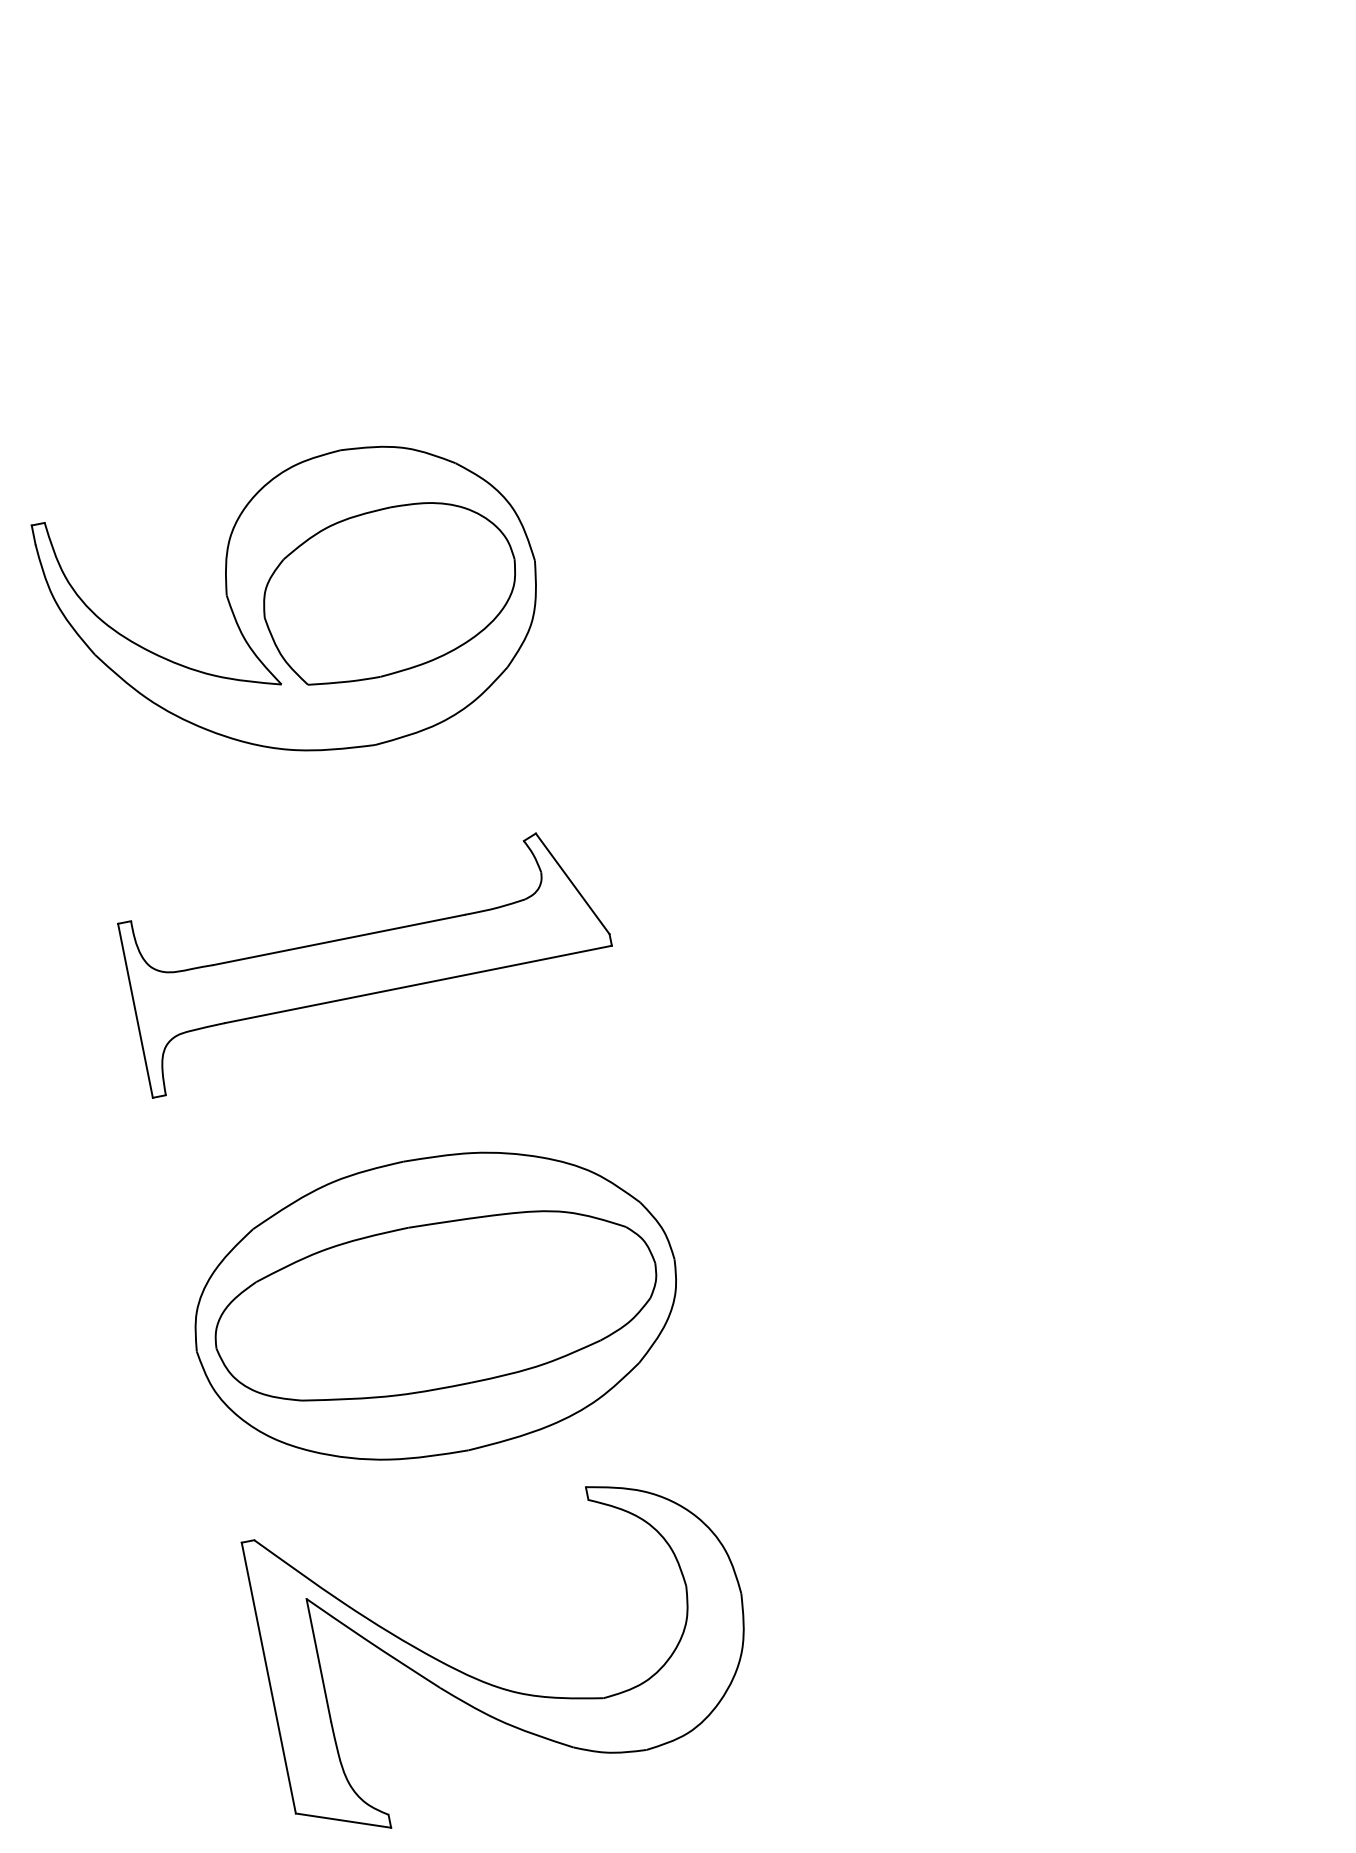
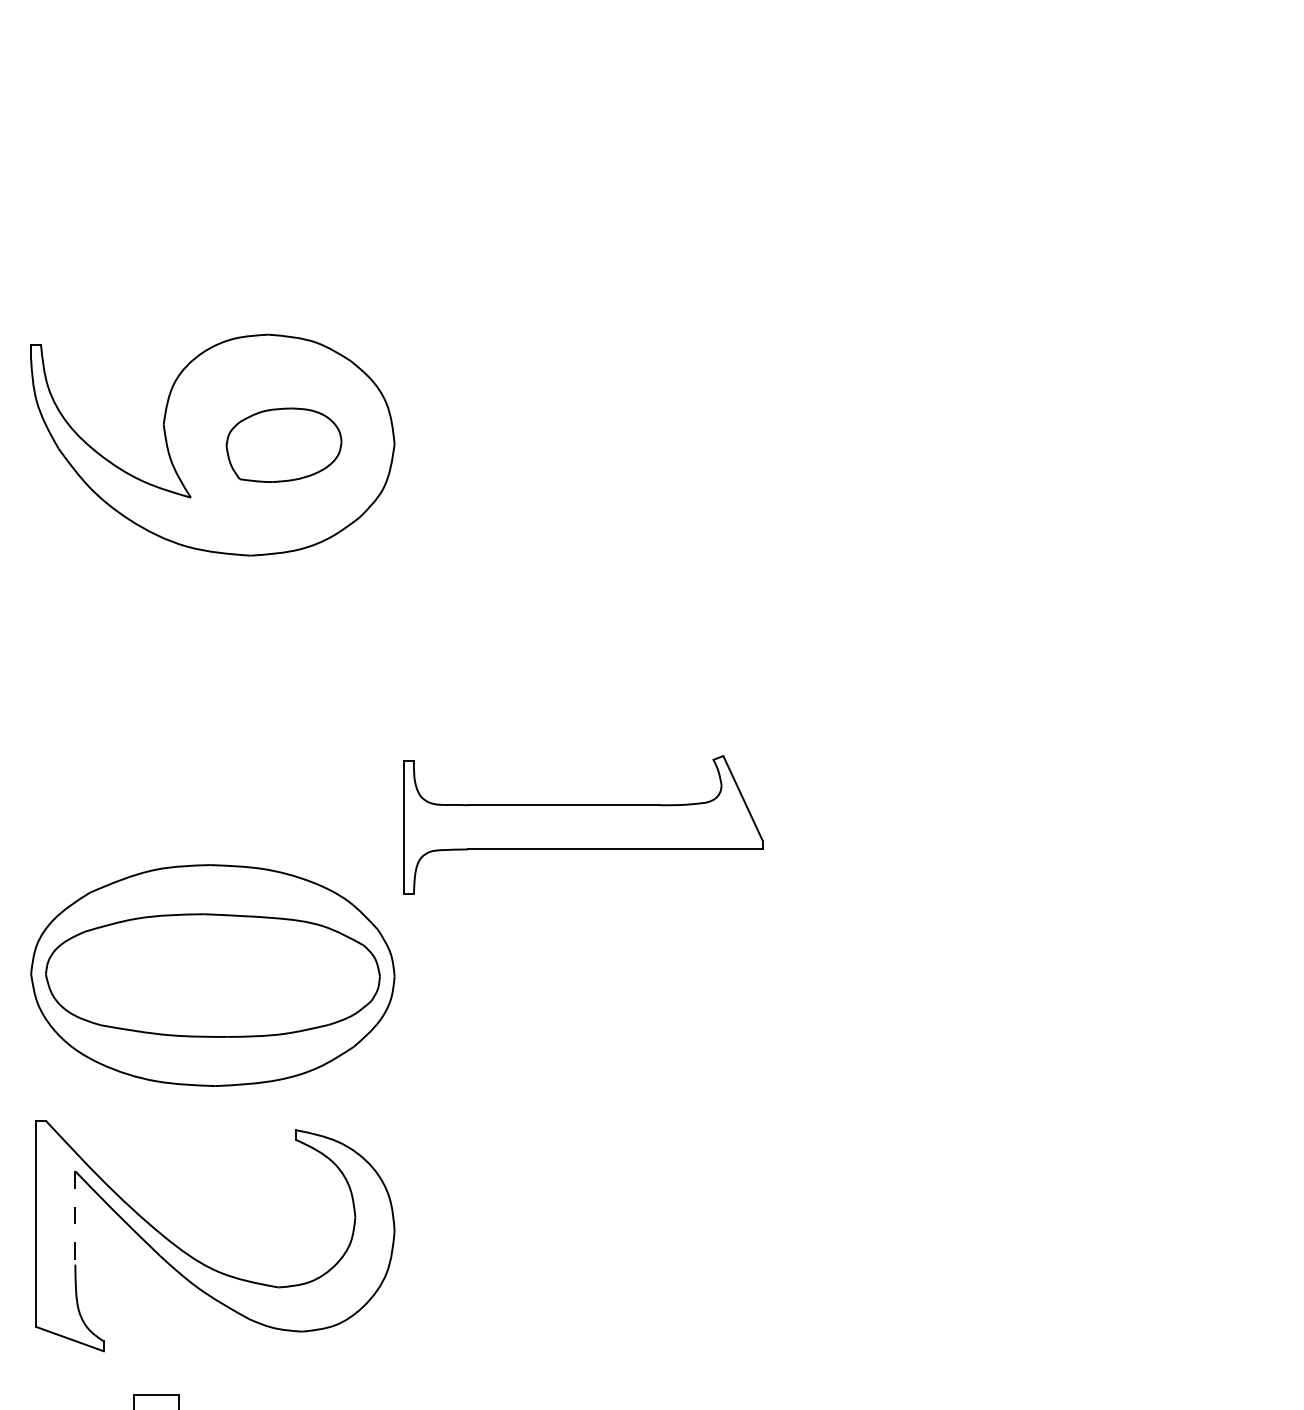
part: (389, 591) -> (283, 445), size x0.6
part: (370, 960) -> (583, 824), moved
line: (318, 1659) -> (75, 1217), solid -> dashed

